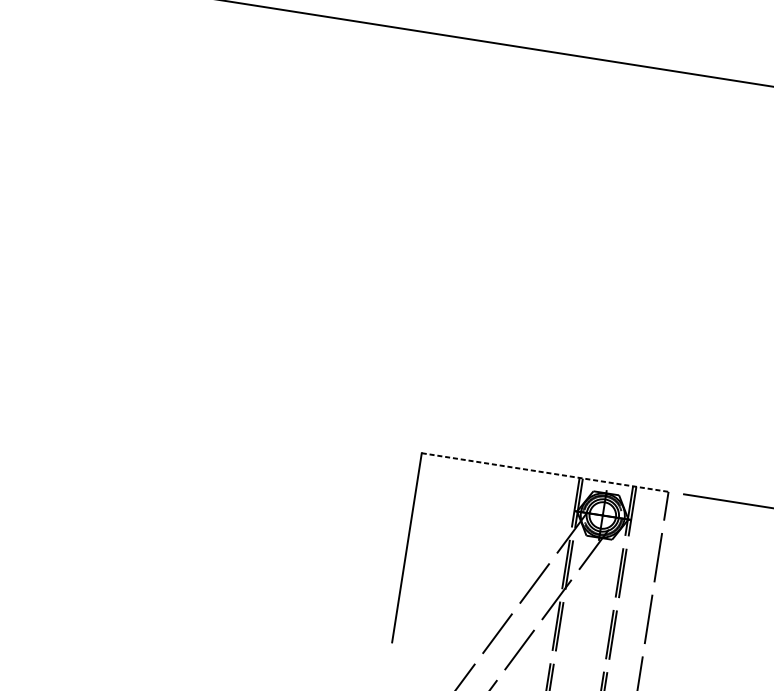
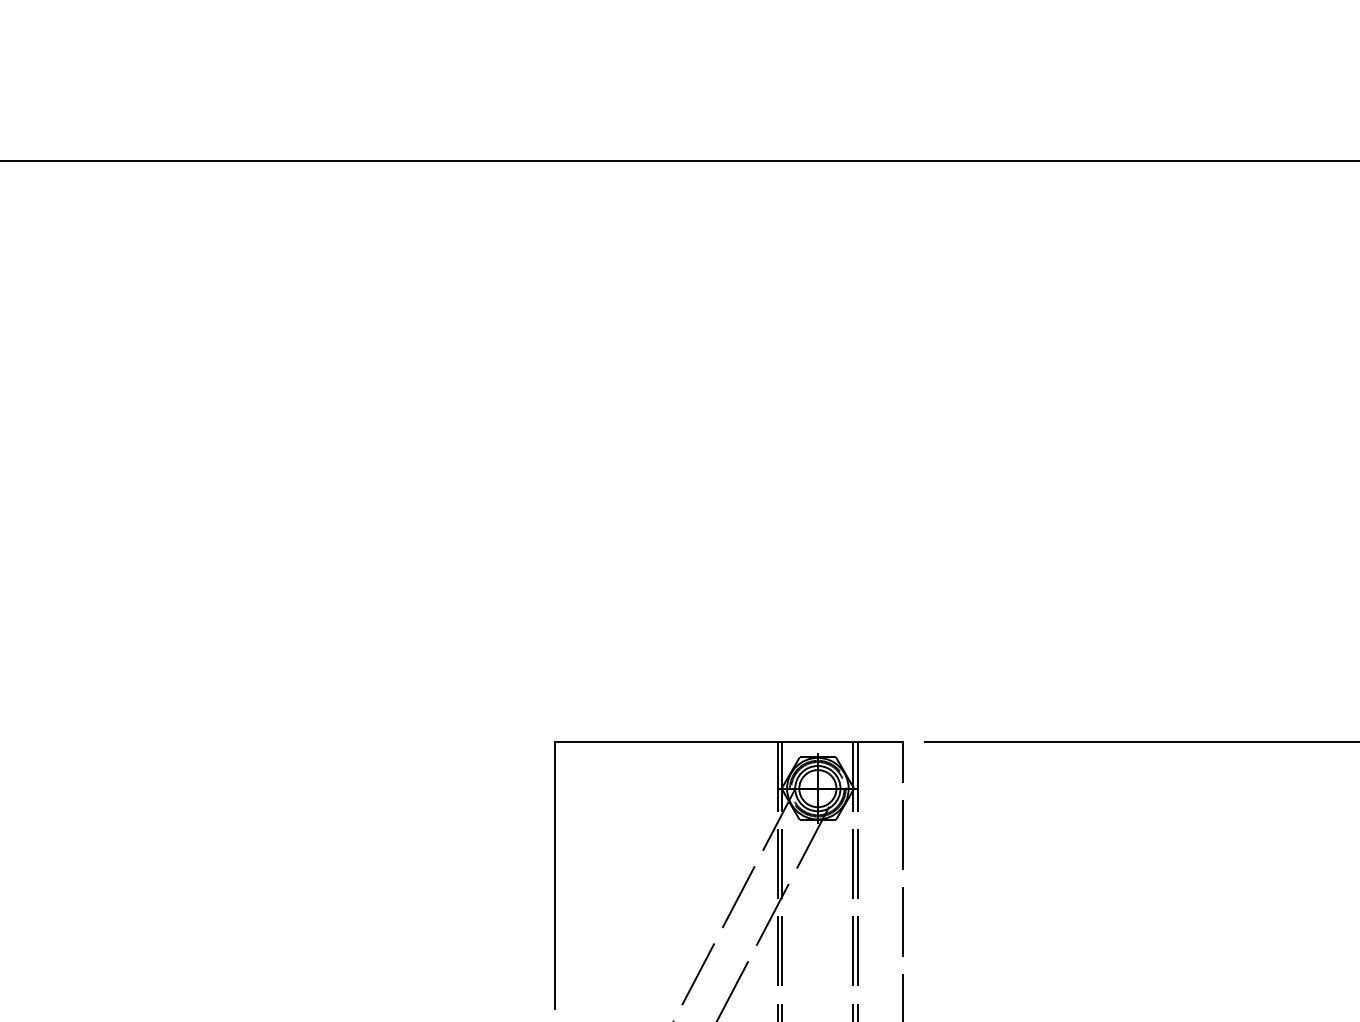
line: (545, 472) -> (729, 741), dashed -> solid

